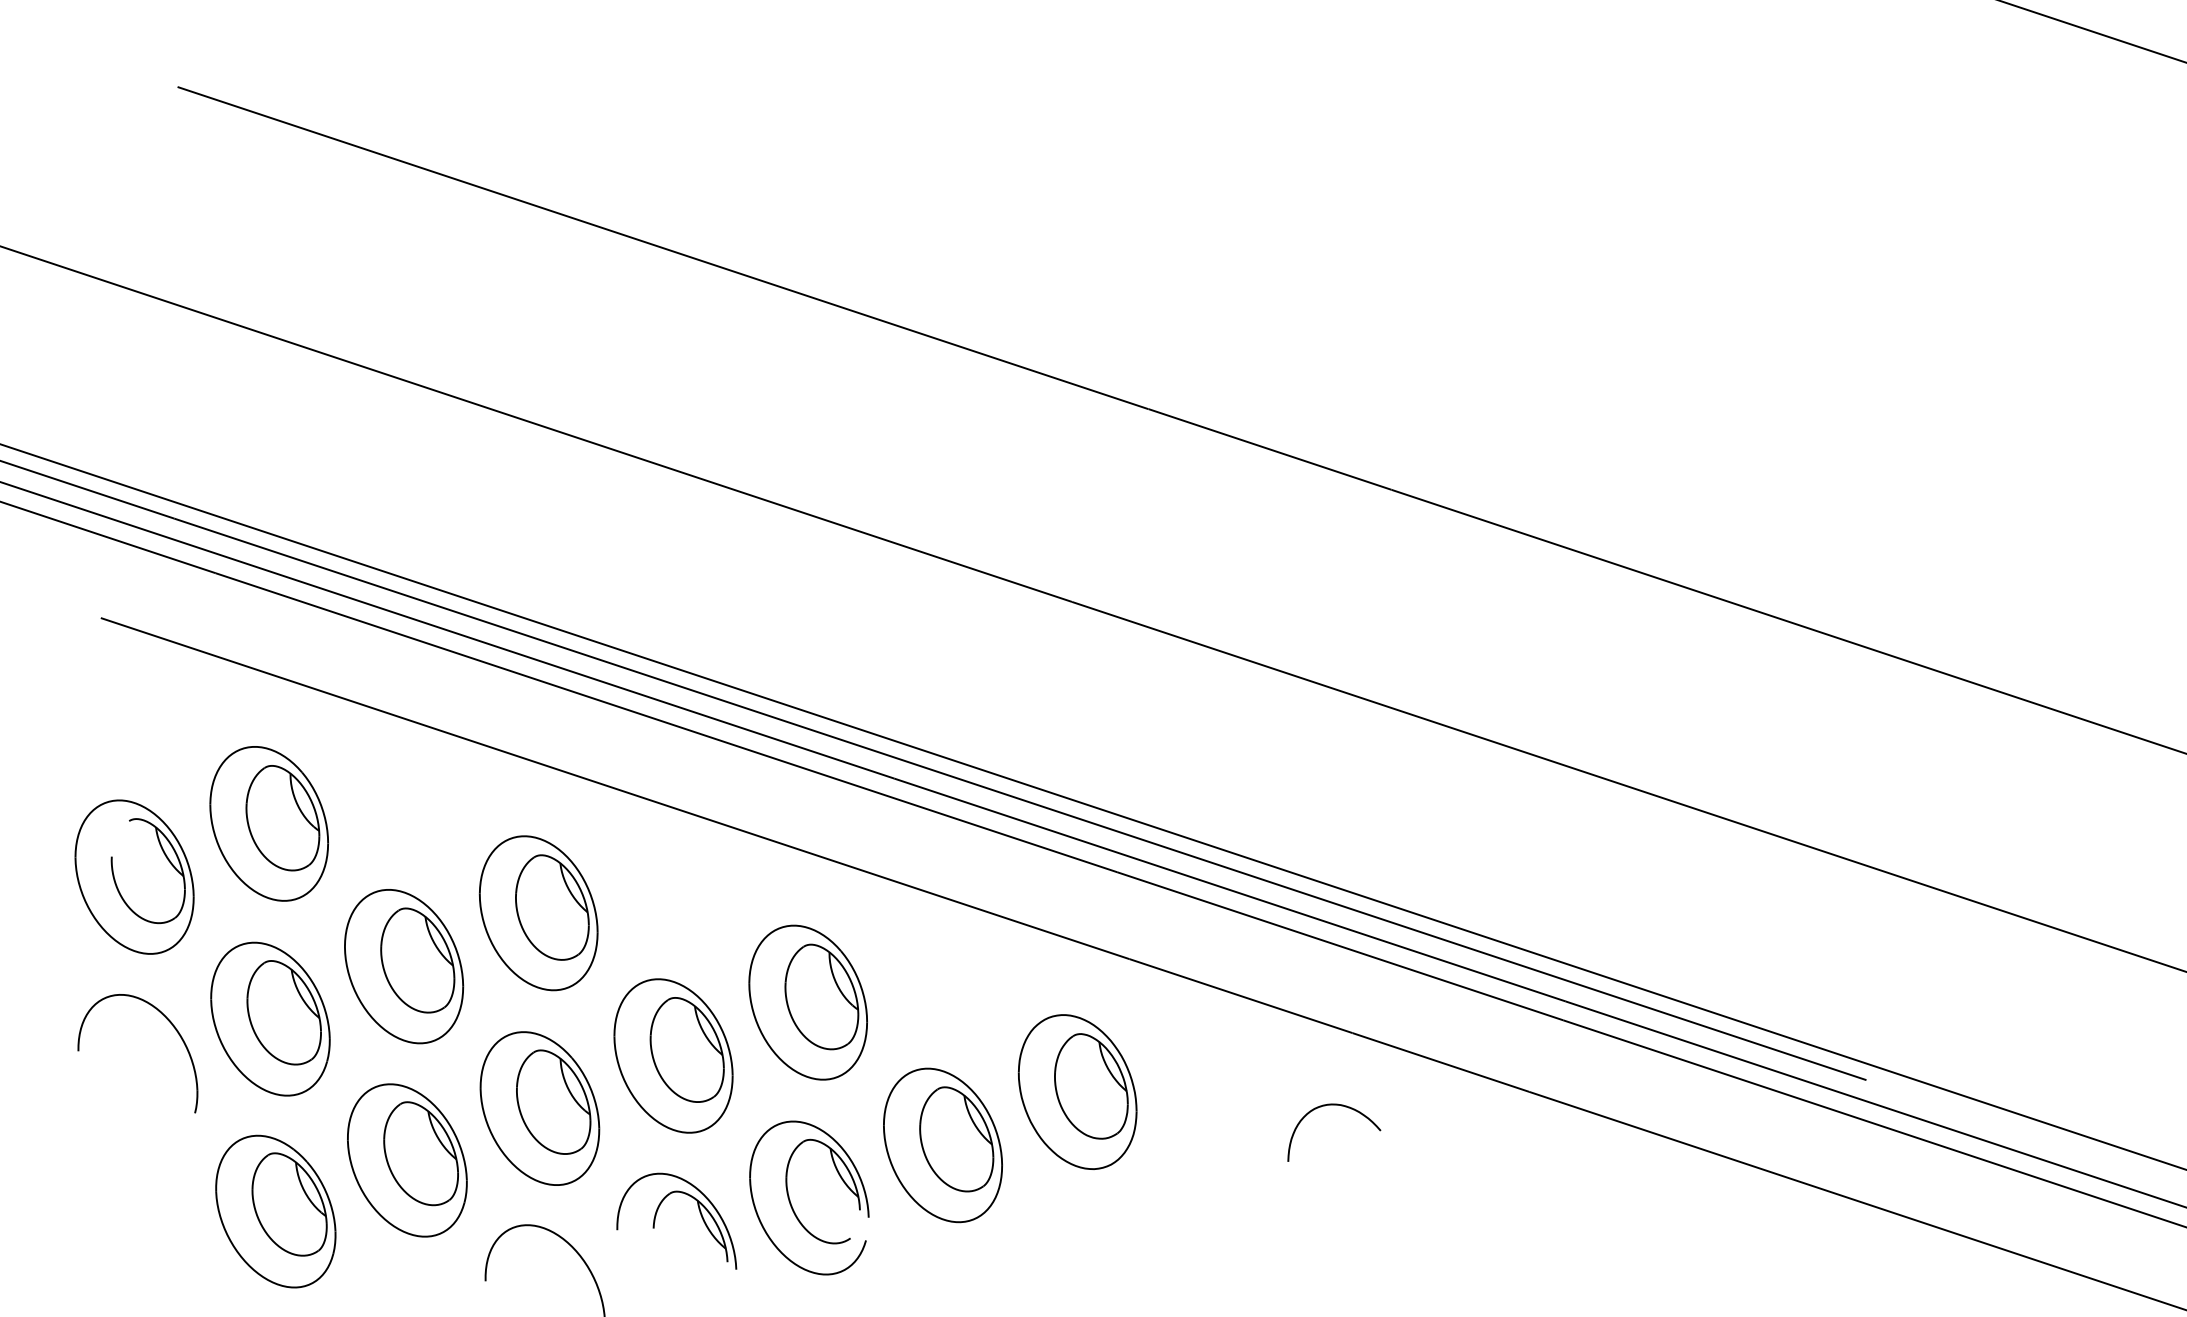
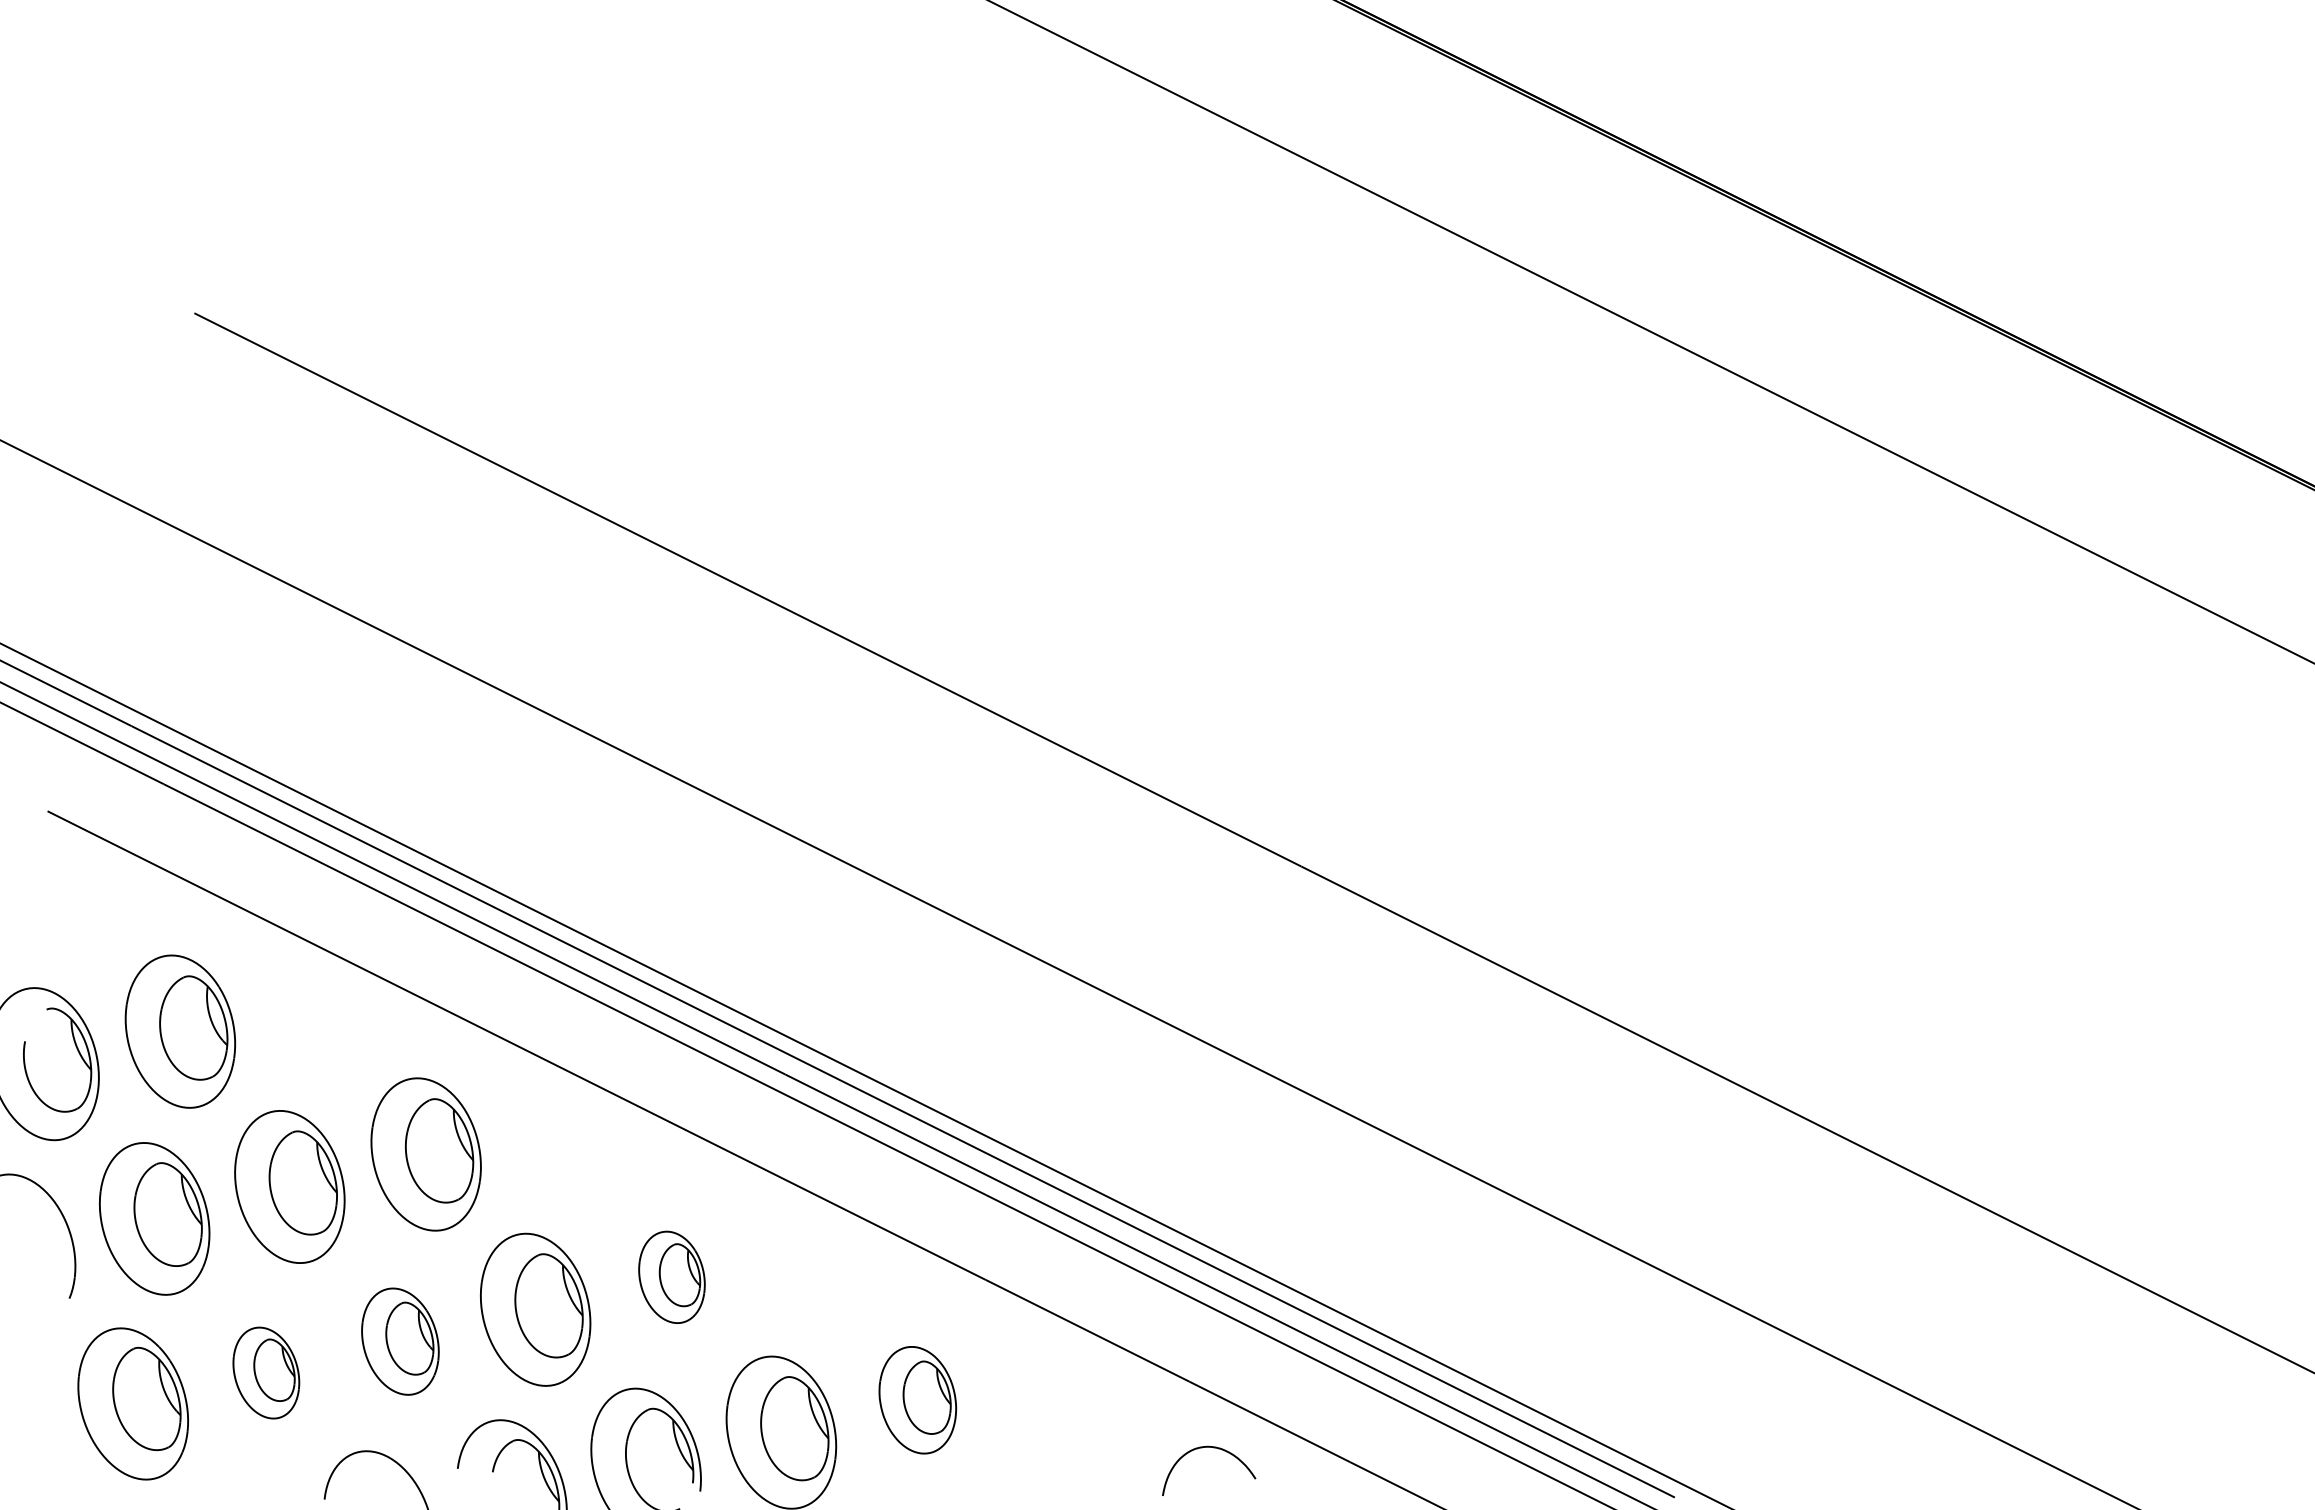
part: (807, 1002) -> (671, 1277), size x0.6
part: (1077, 1092) -> (917, 1400), size x0.7
part: (1333, 1105) -> (1213, 1448), moved
part: (539, 1108) -> (400, 1341), size x0.7
part: (407, 1159) -> (266, 1372), size x0.6

